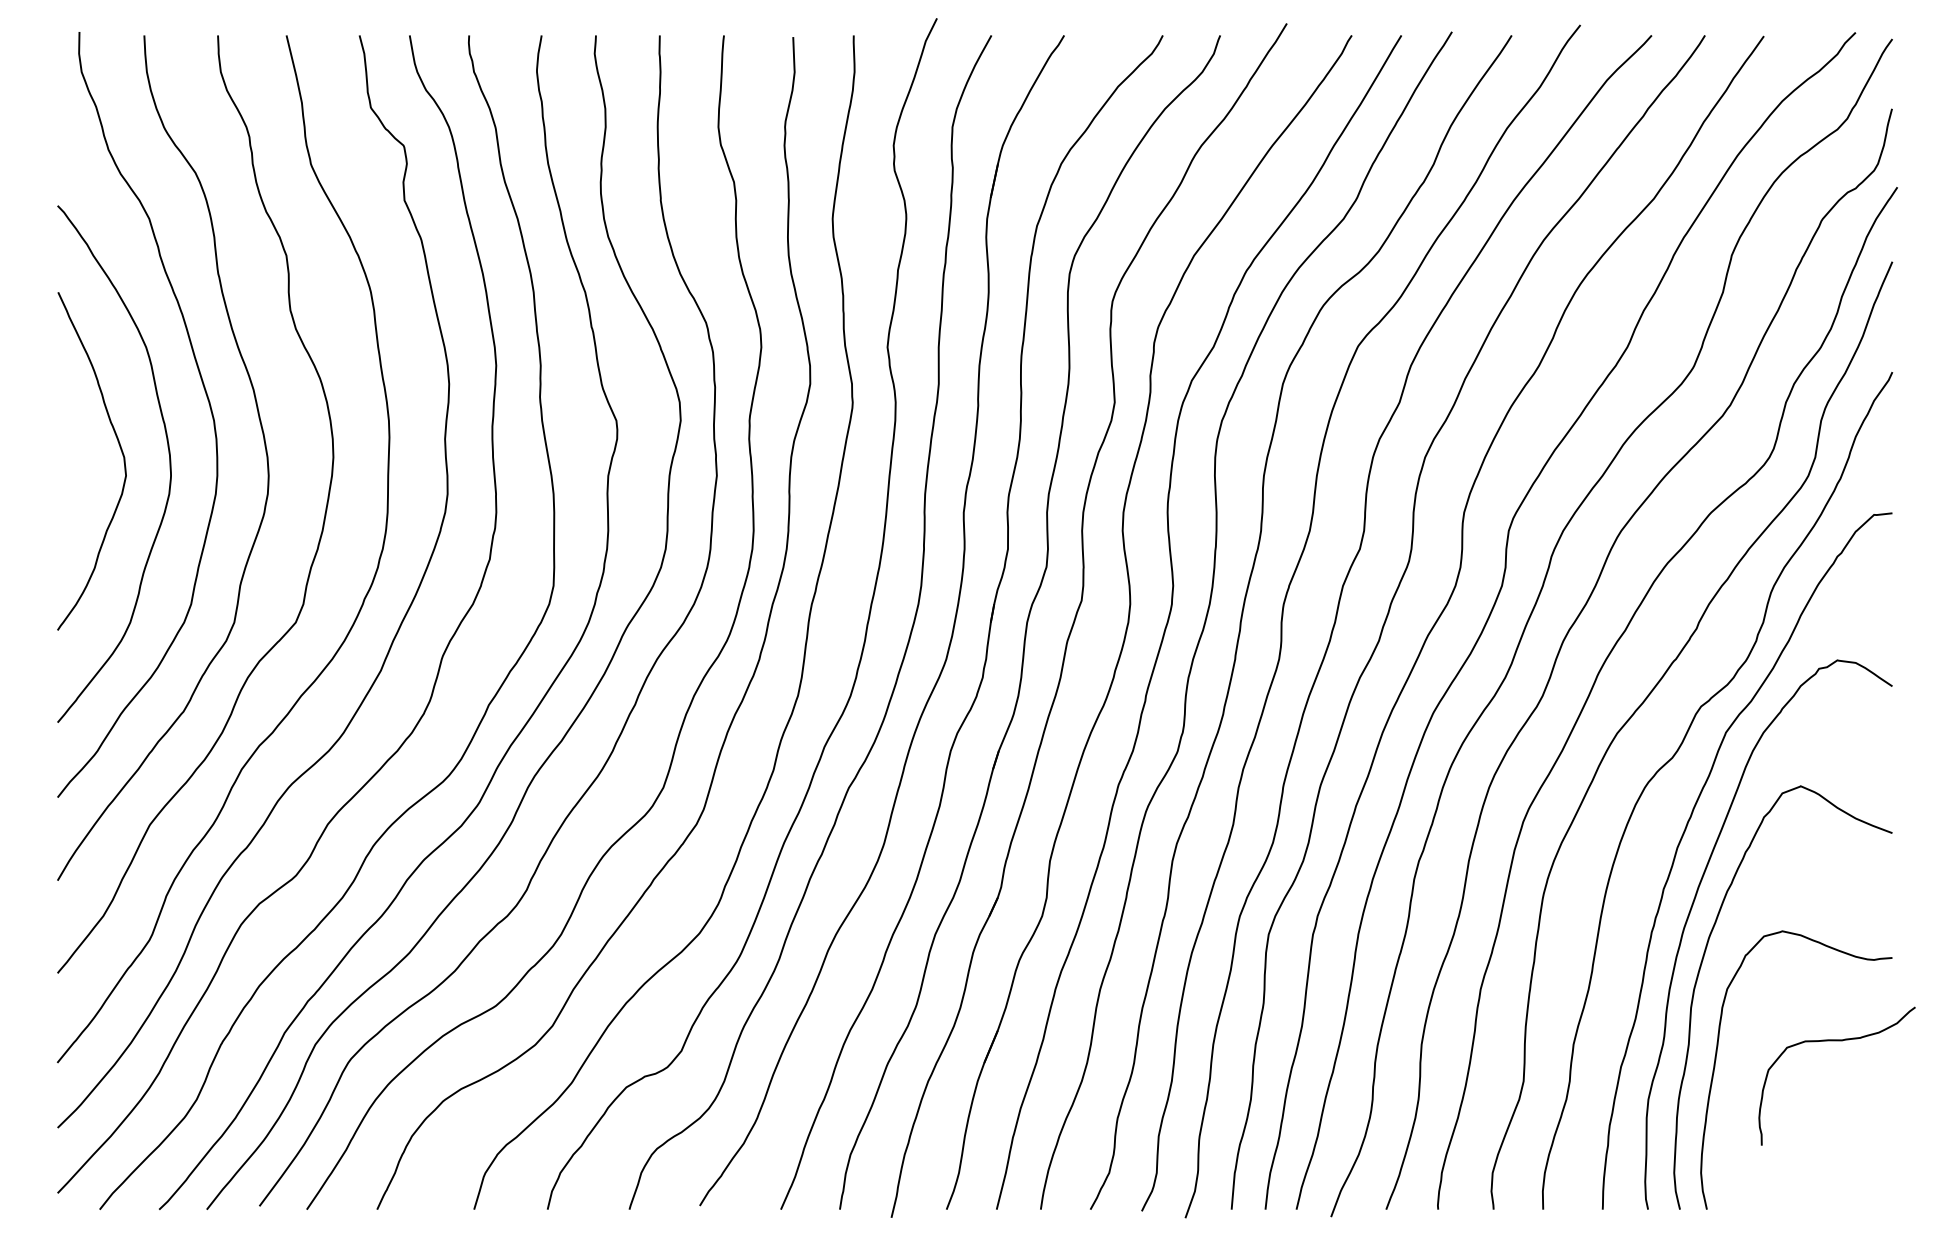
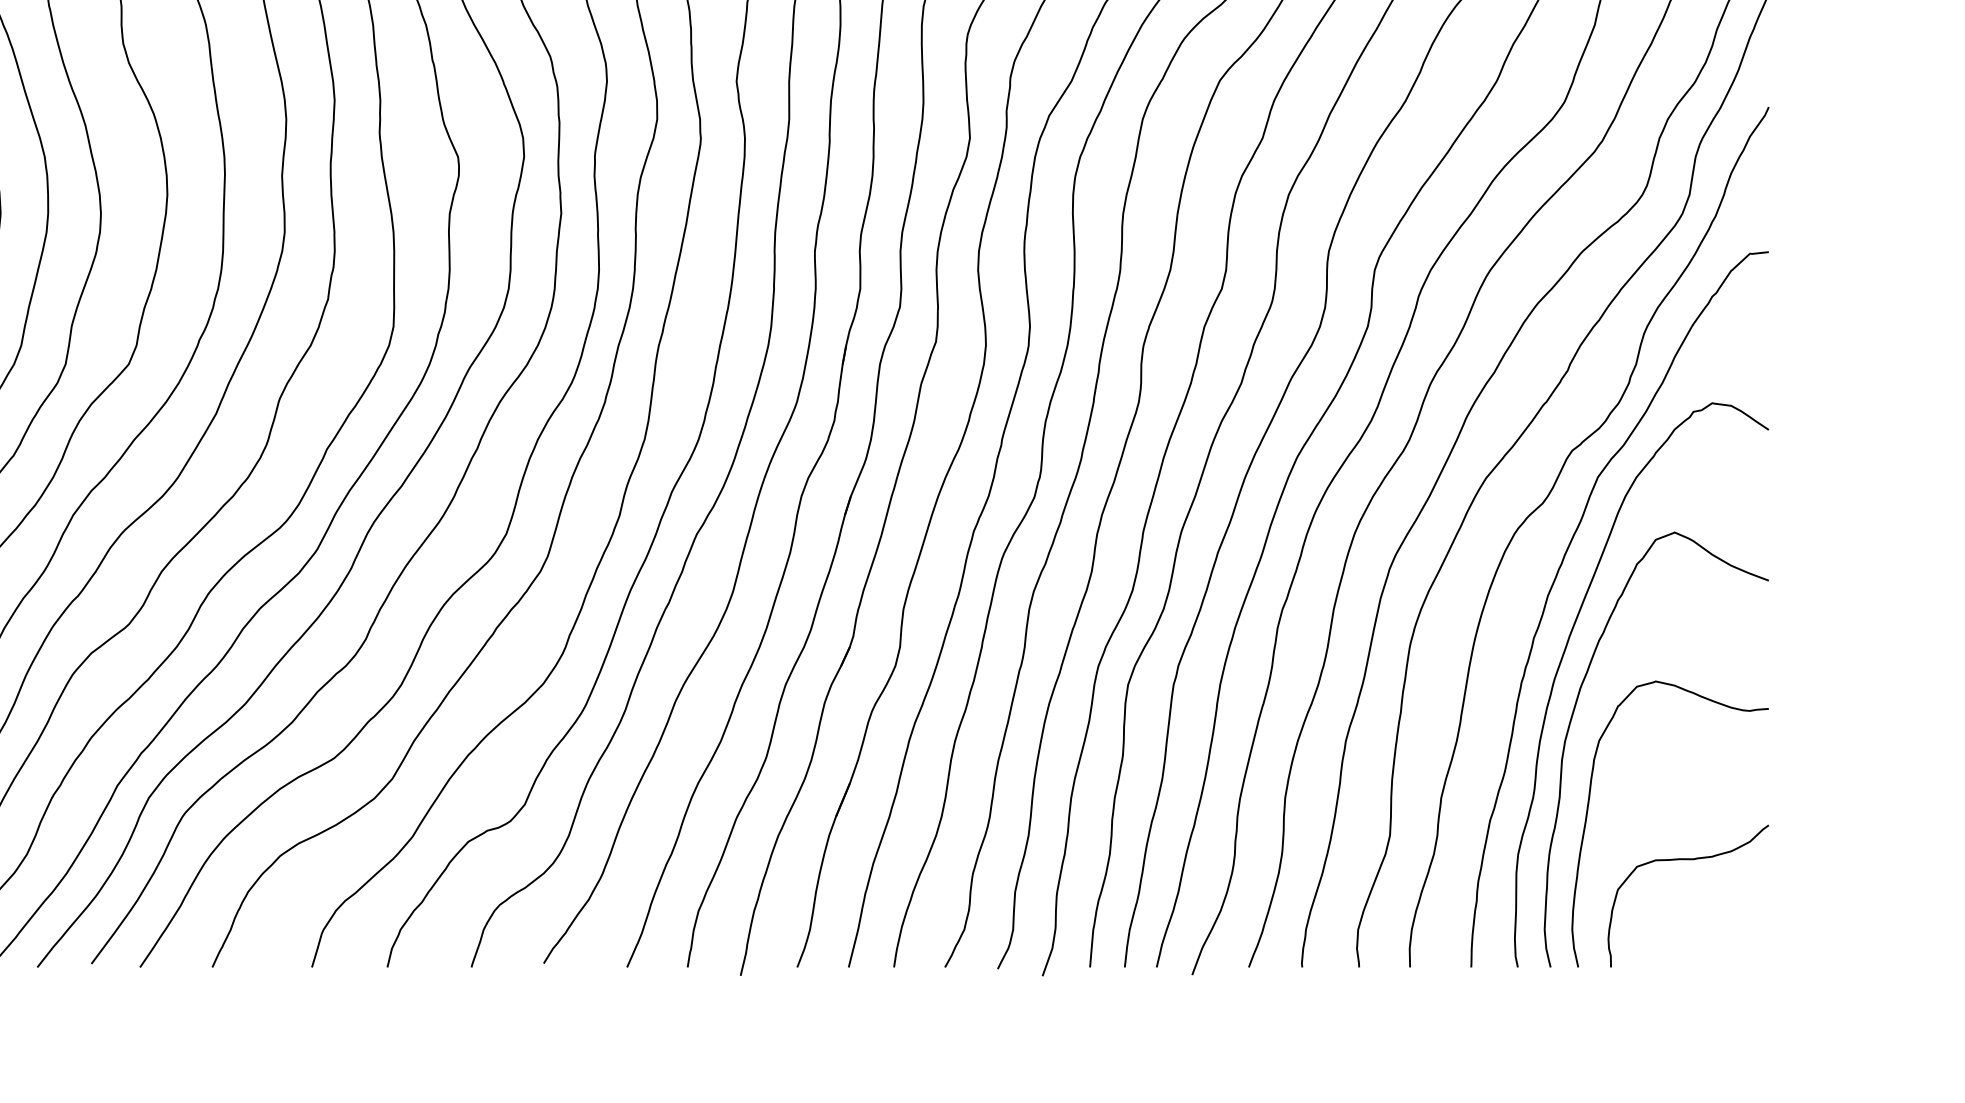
curve: (1836, 1041) -> (1687, 860), moved

